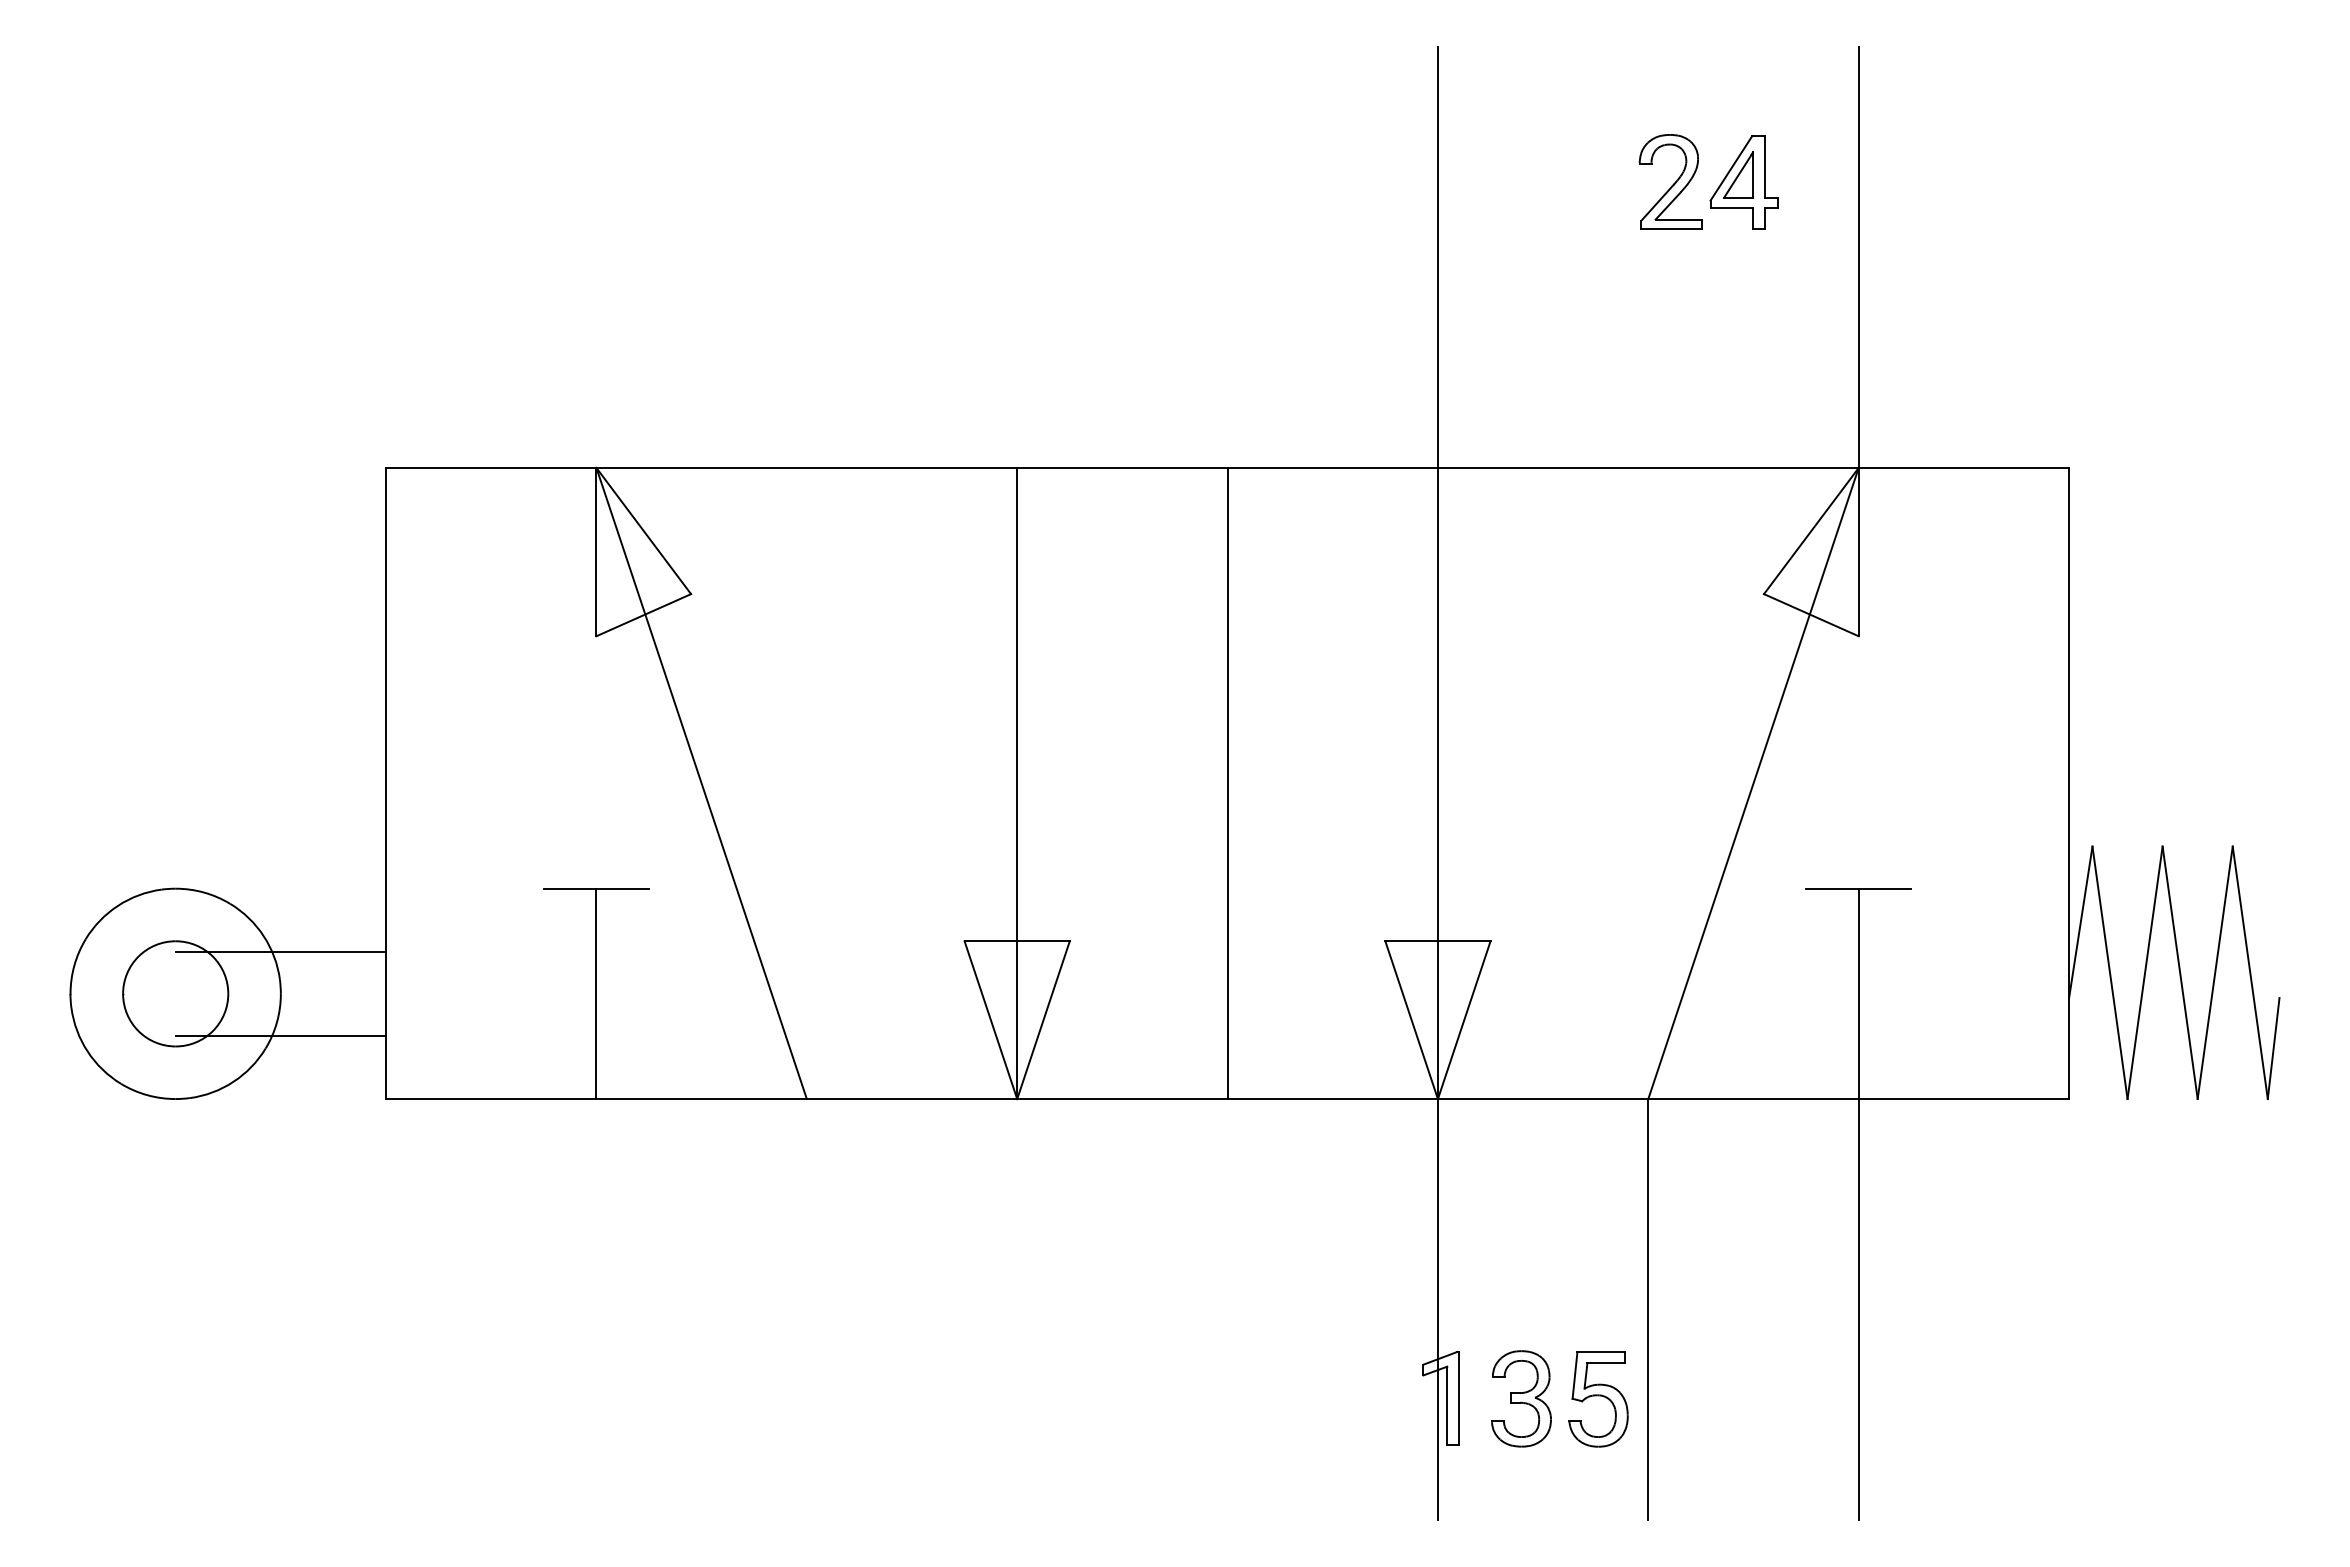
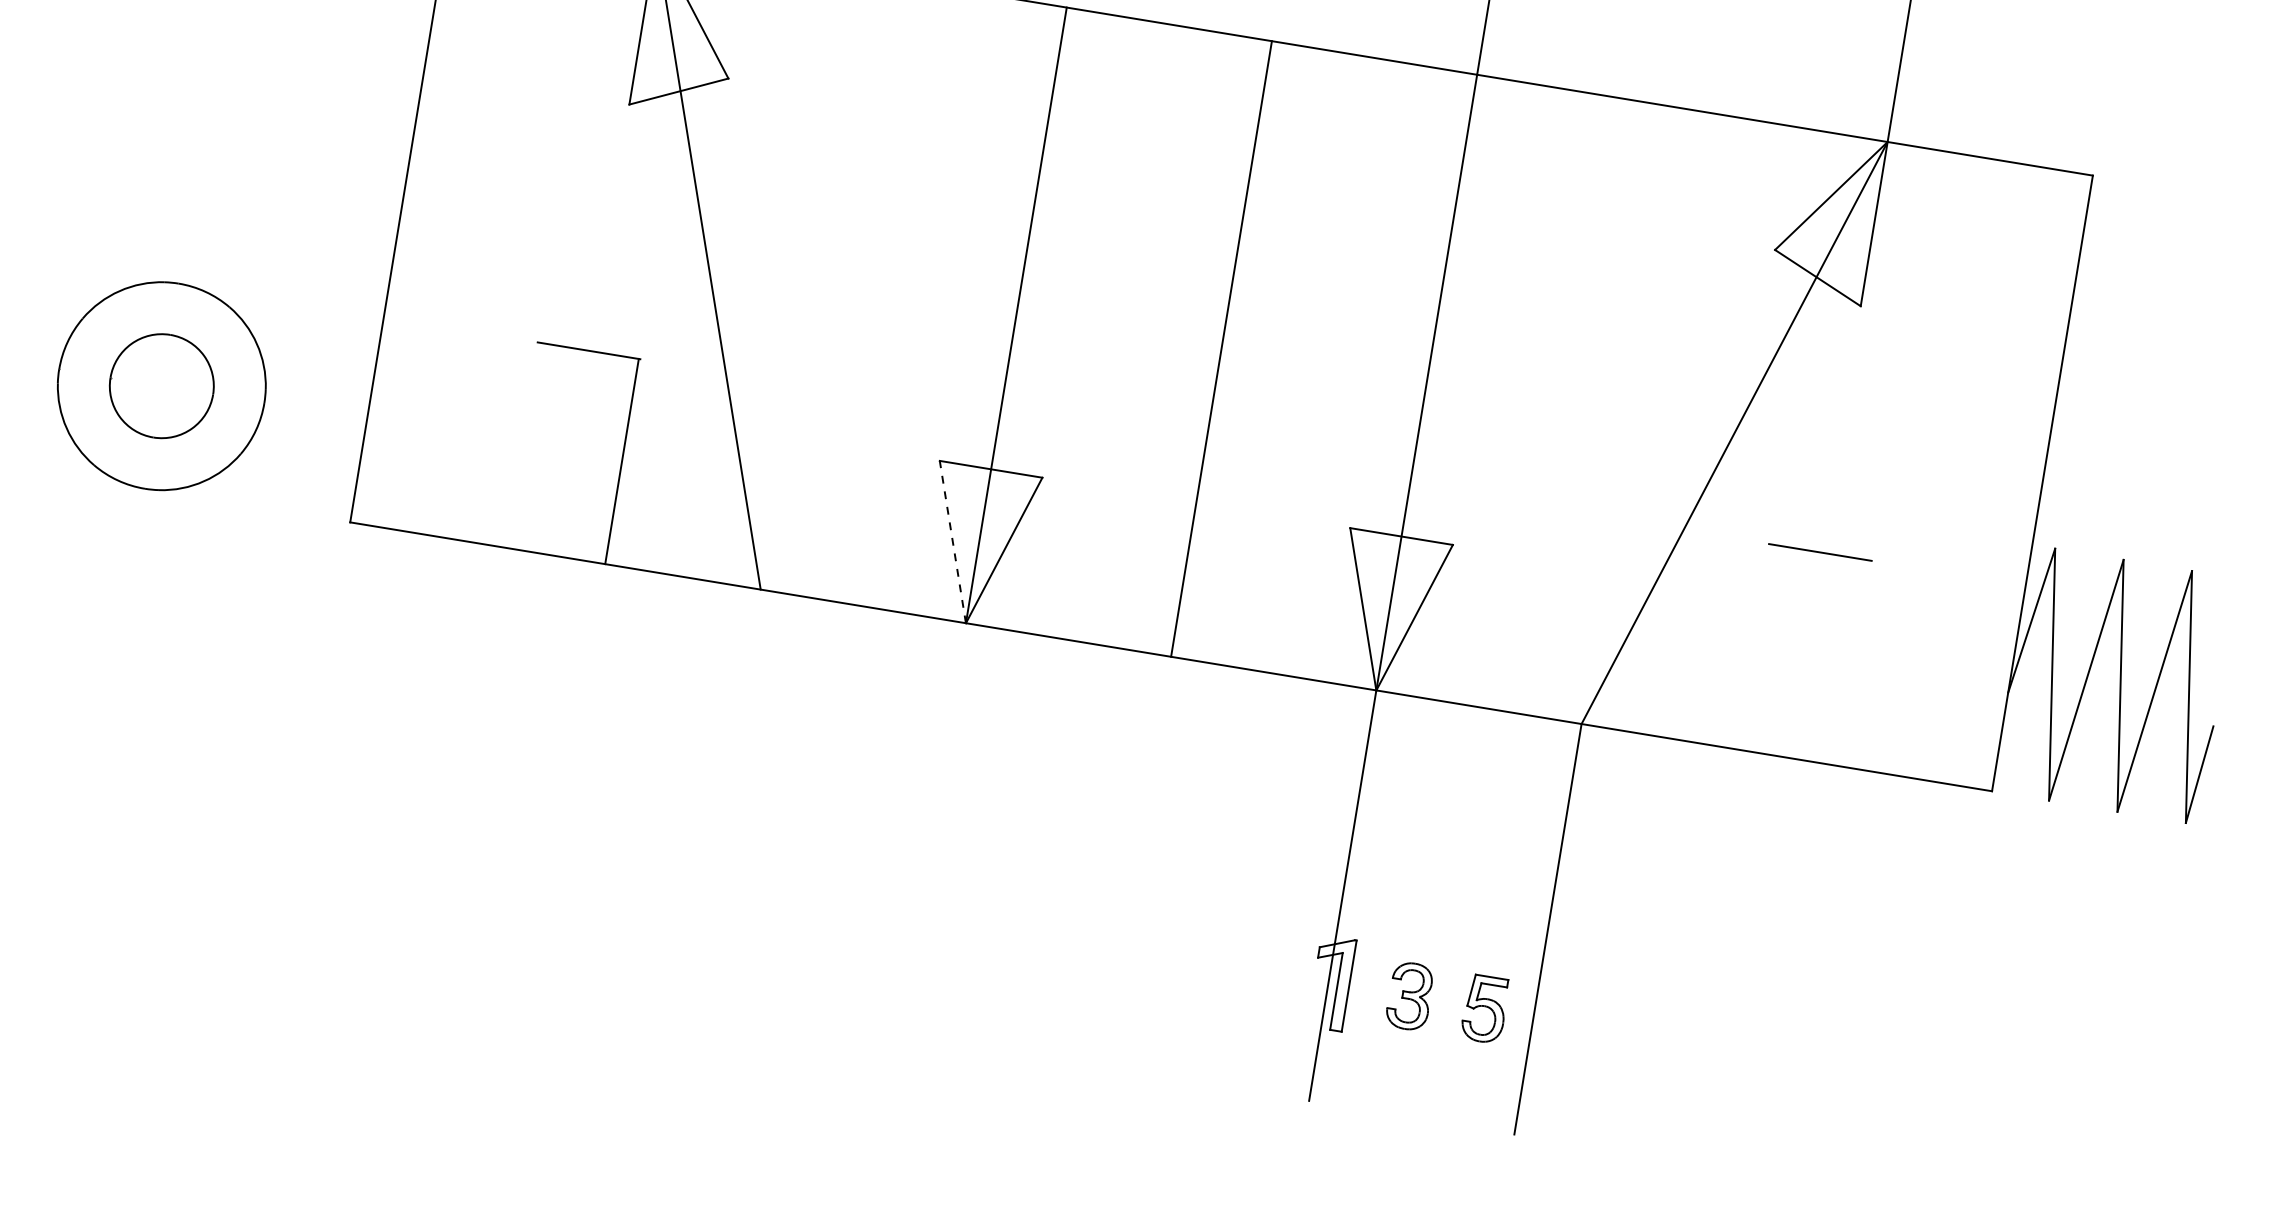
line: (280, 951) -> (270, 361), removed
line: (596, 993) -> (622, 461), moved
line: (990, 1019) -> (952, 541), solid -> dashed
line: (280, 1035) -> (257, 443), removed
line: (1858, 1203) -> (1769, 859), removed
part: (1521, 1398) -> (1410, 995), size x0.7
part: (1598, 1399) -> (1484, 1009), size x0.7

